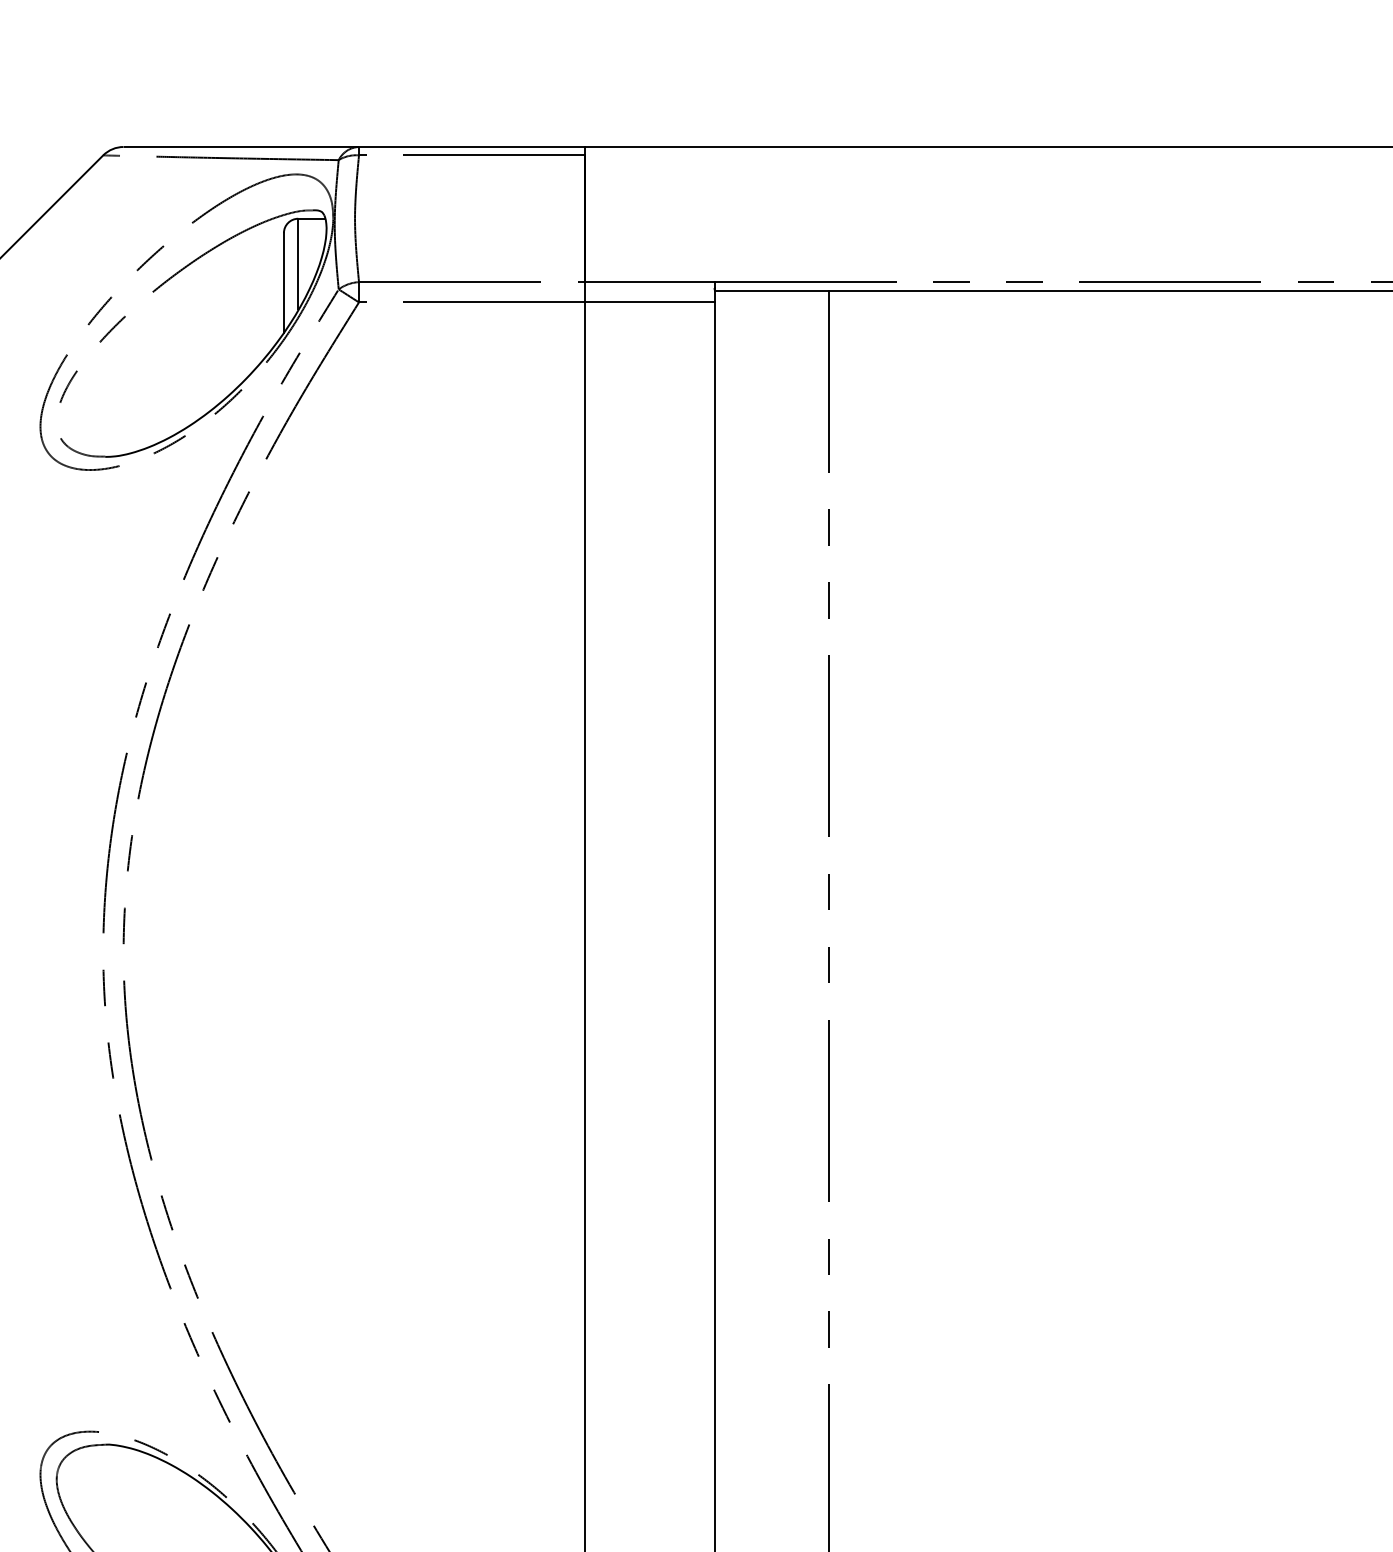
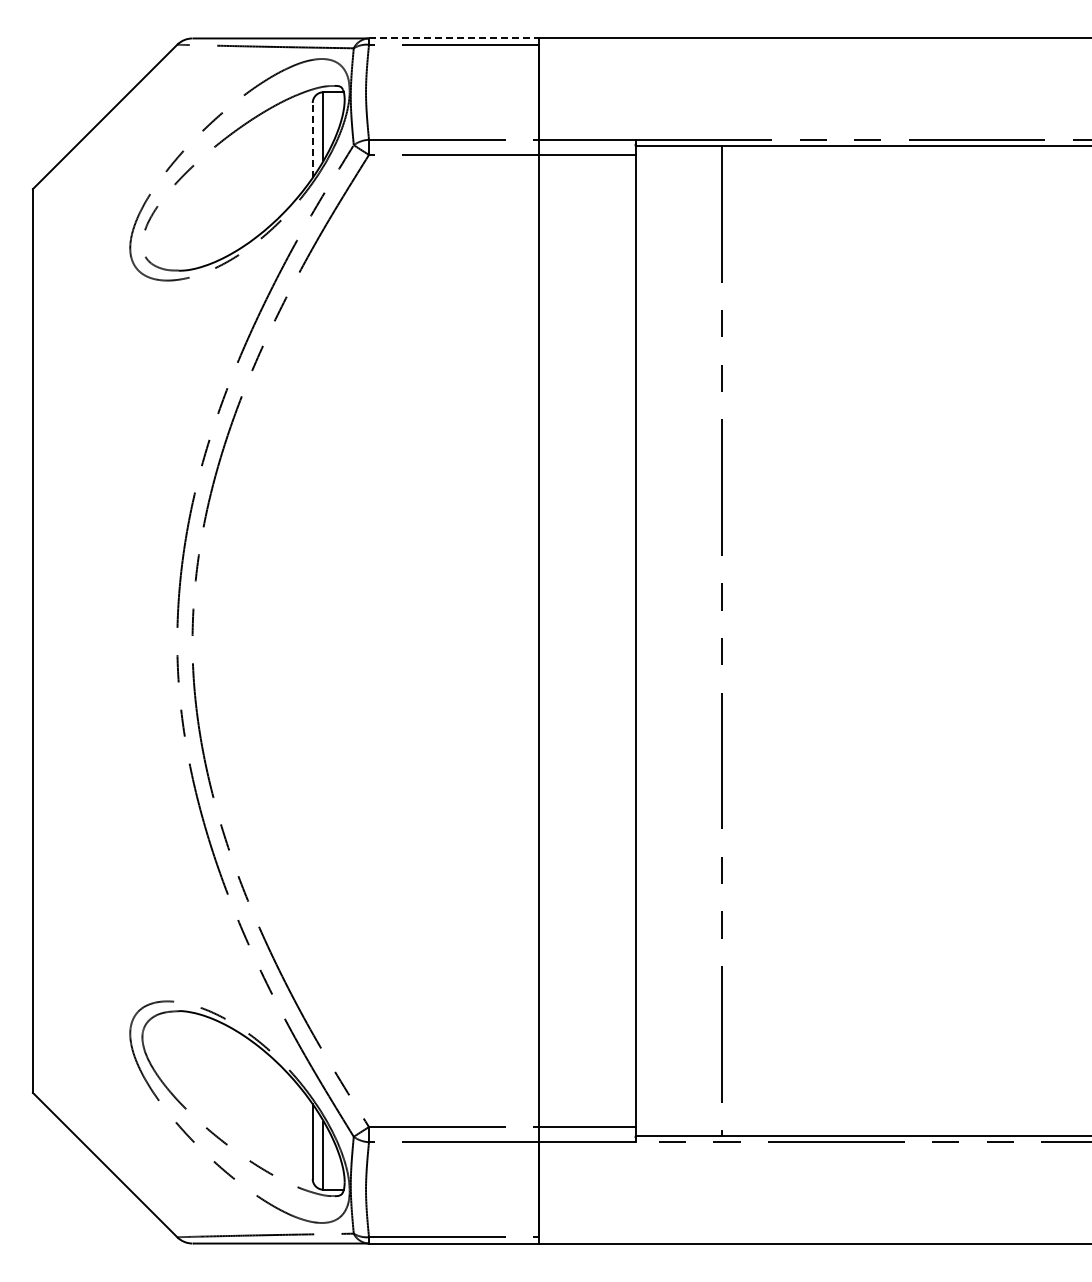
line: (471, 147) -> (453, 38), solid -> dashed
line: (283, 281) -> (312, 139), solid -> dashed

